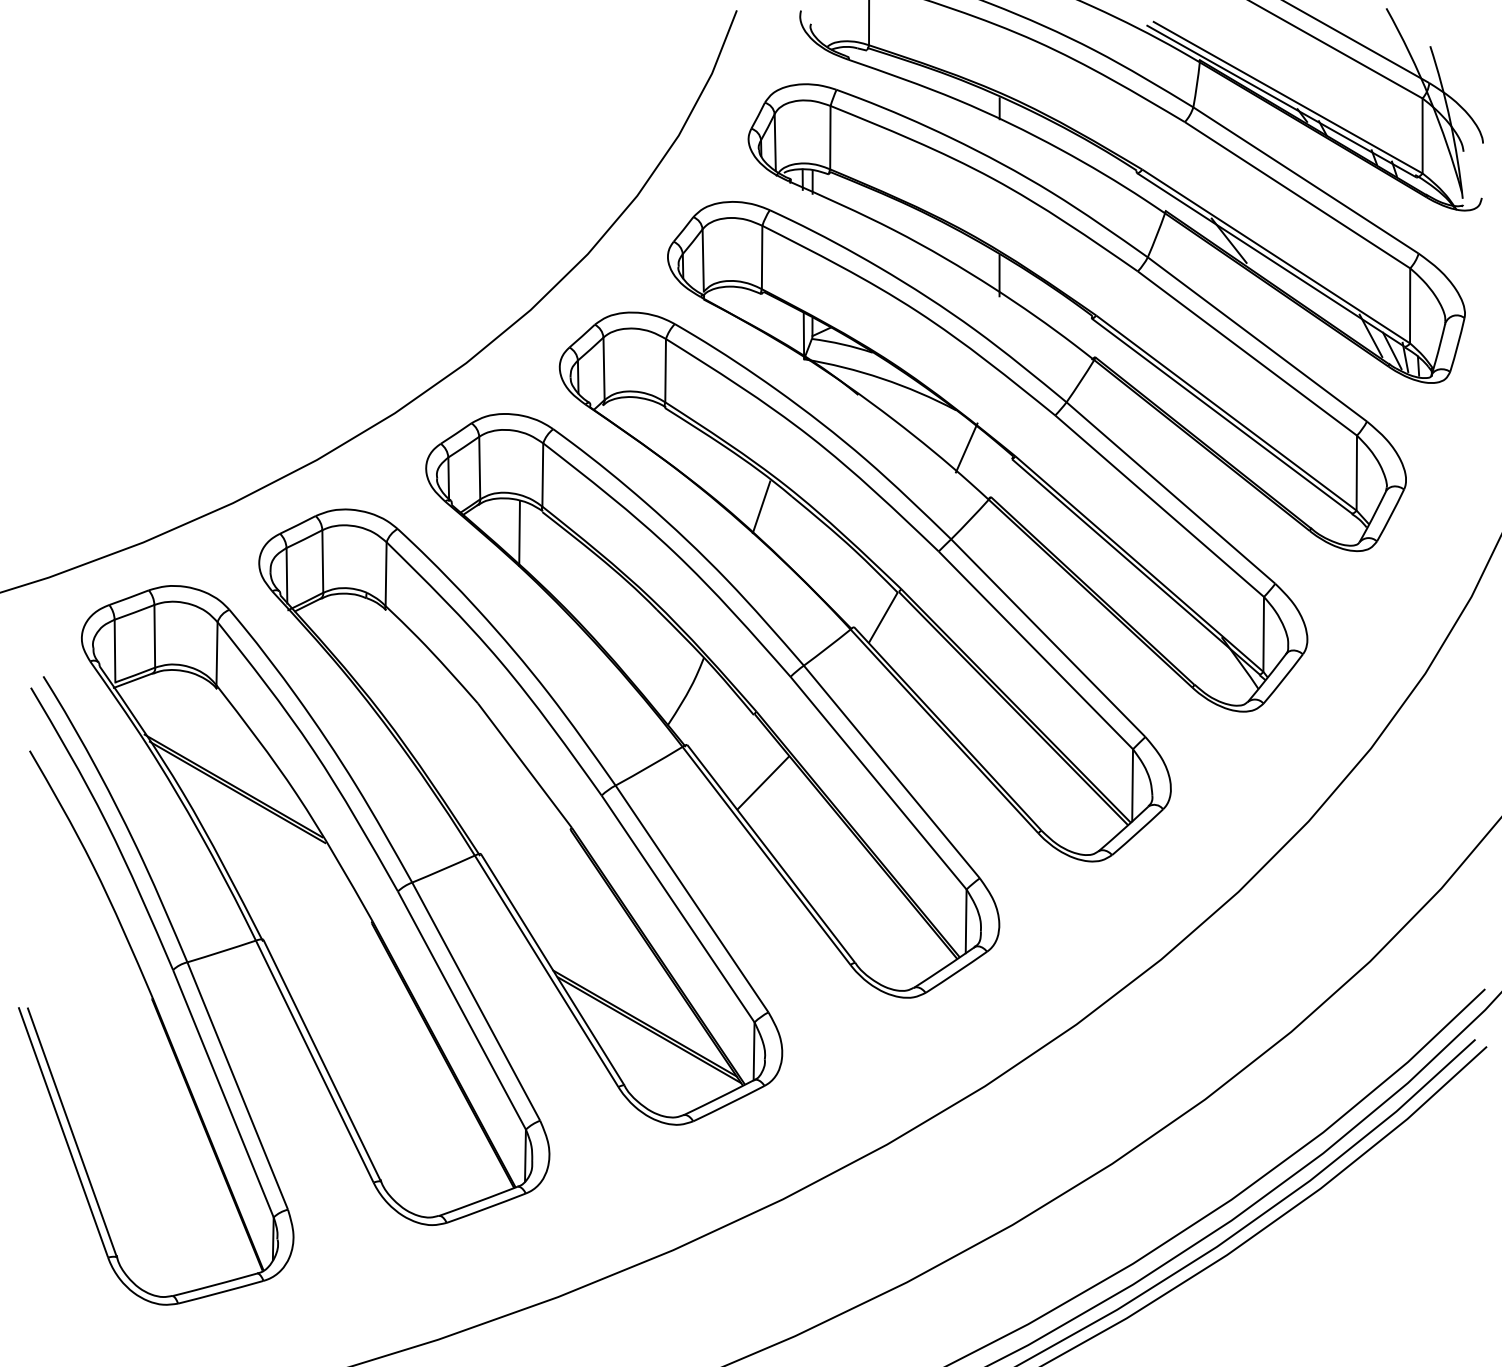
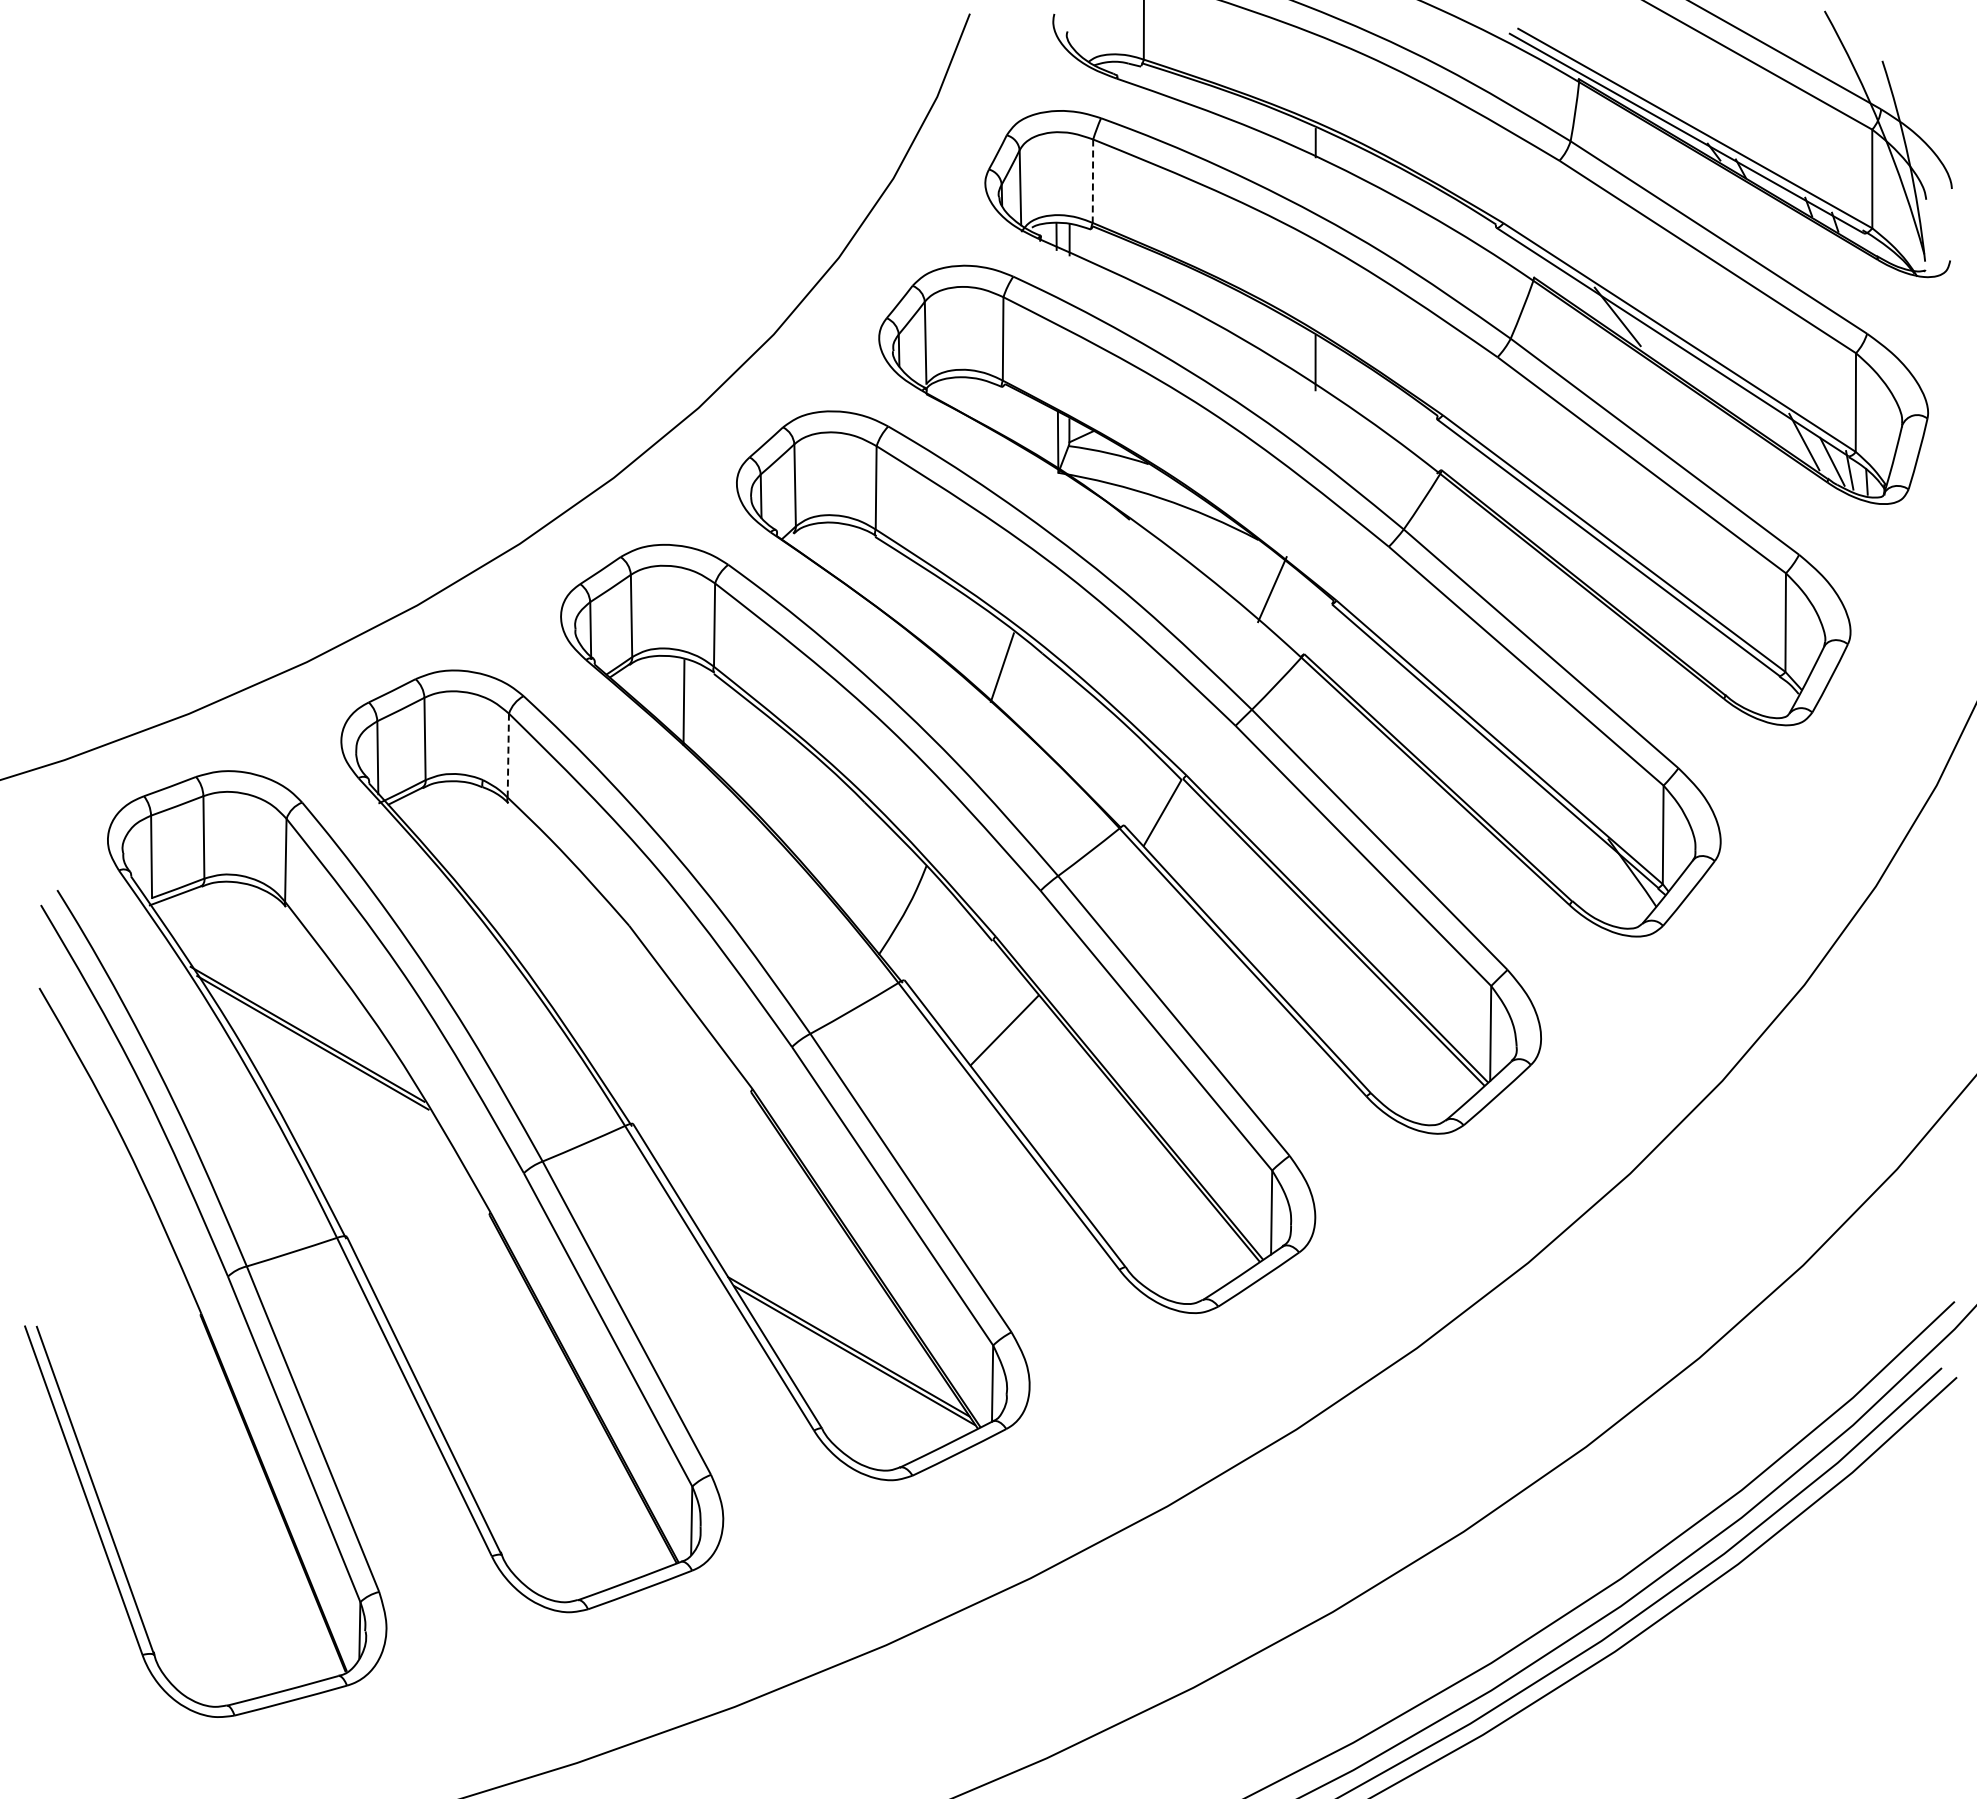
line: (830, 137) -> (1092, 181), solid -> dashed
line: (386, 574) -> (508, 755), solid -> dashed

